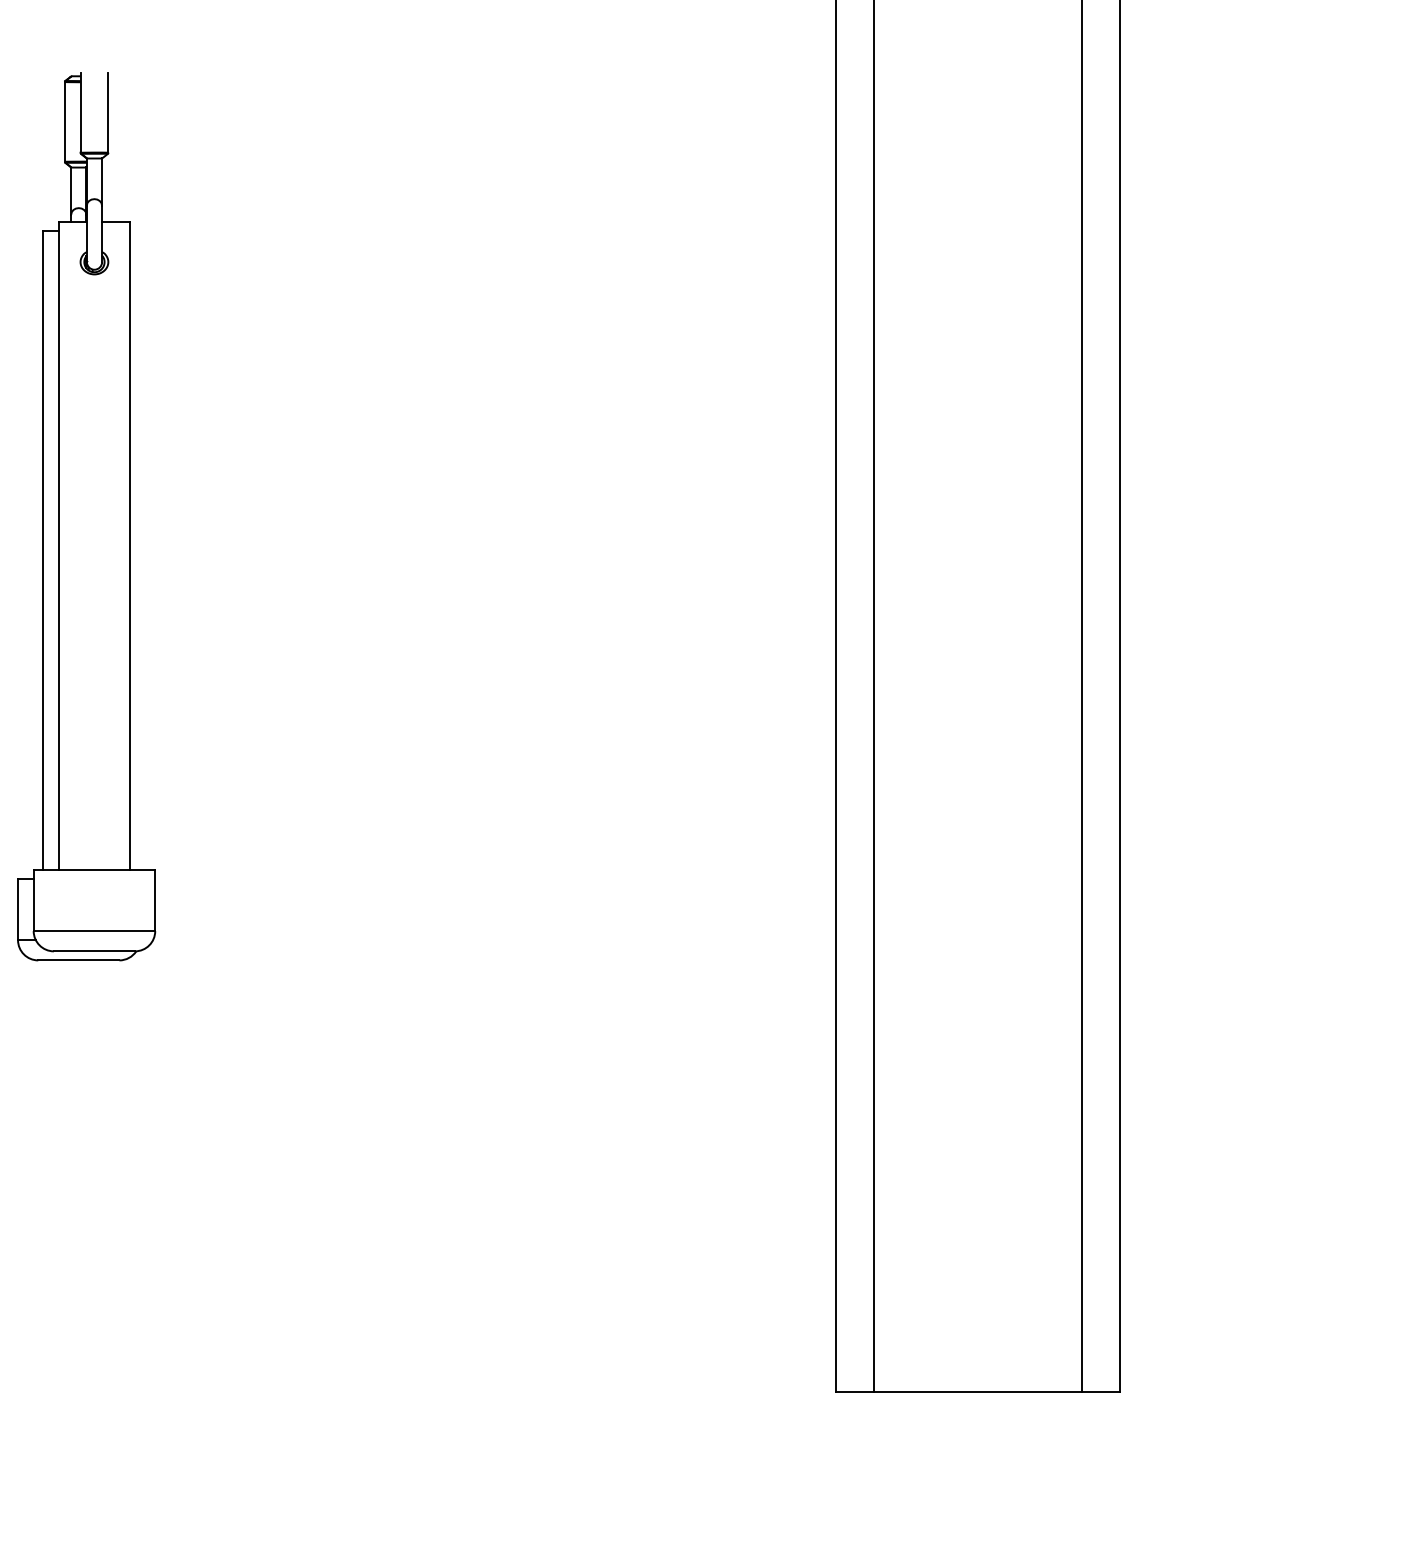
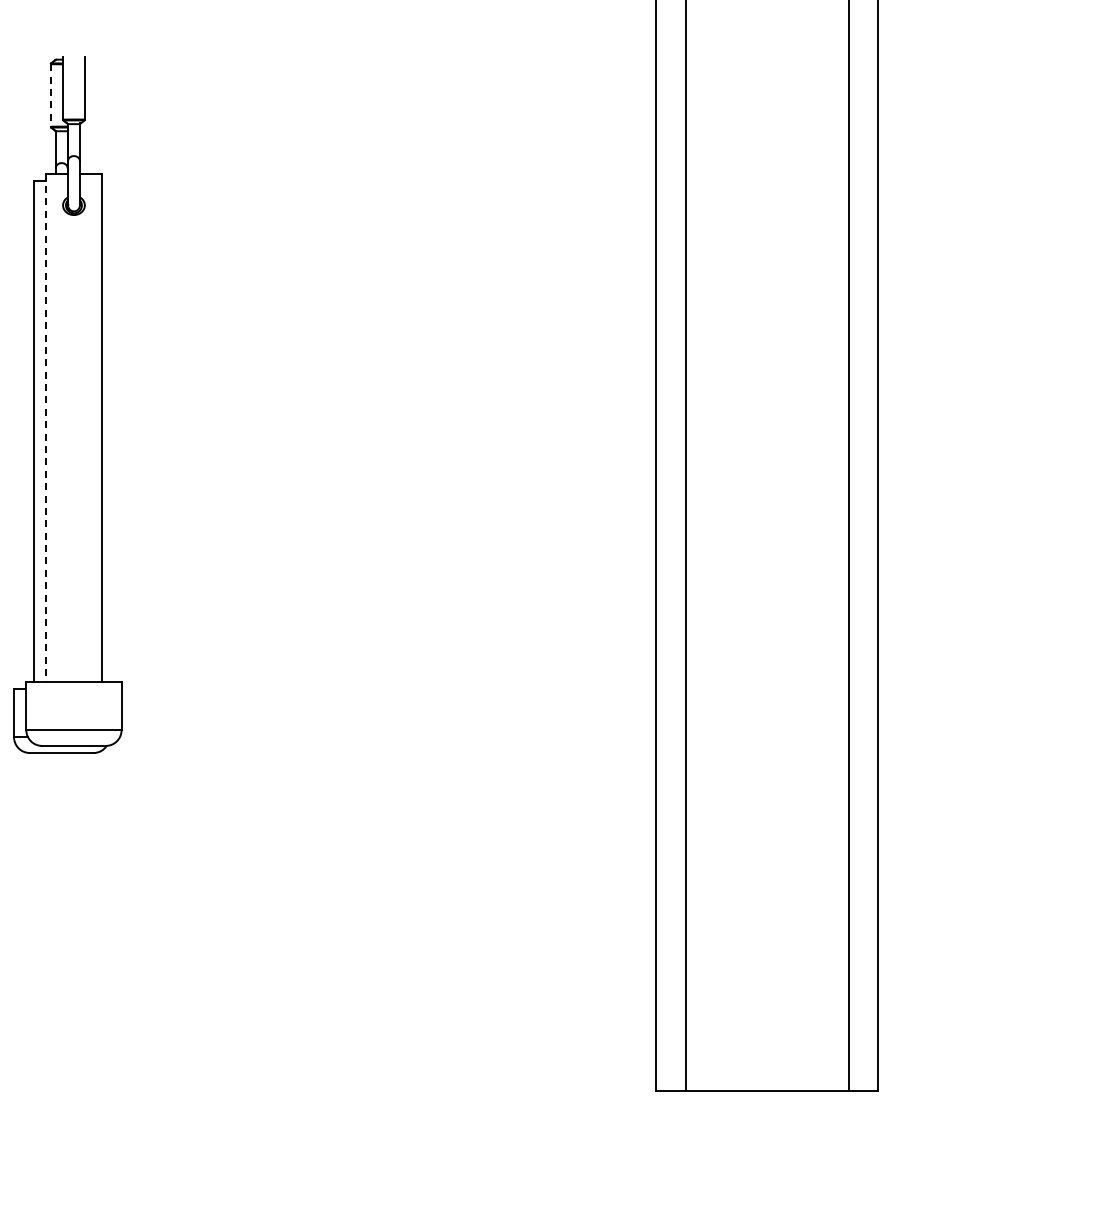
line: (64, 121) -> (50, 95), solid -> dashed
line: (59, 546) -> (46, 428), solid -> dashed

